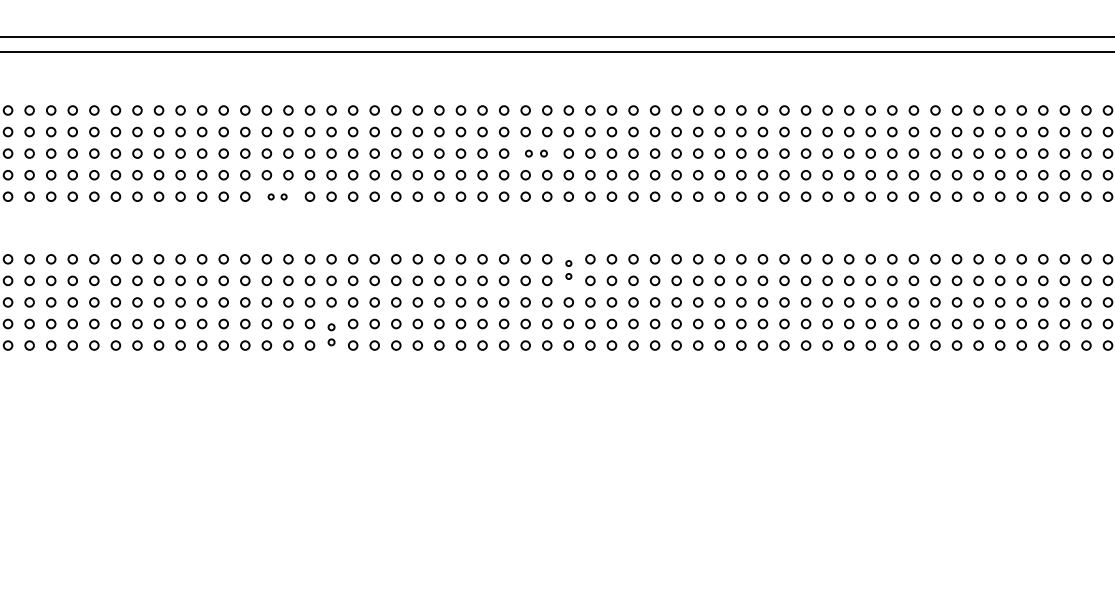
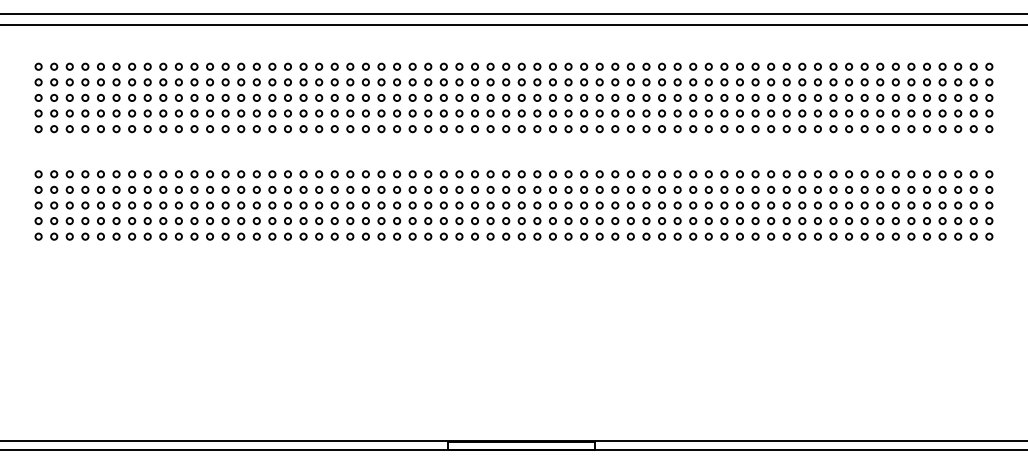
part: (535, 152) -> (435, 97), size x1.43
part: (276, 197) -> (248, 129), size x1.67
part: (568, 269) -> (459, 181), size x1.67
part: (330, 334) -> (287, 228), size x1.43

